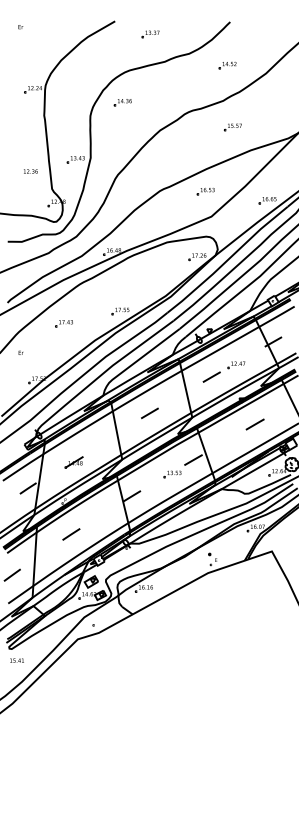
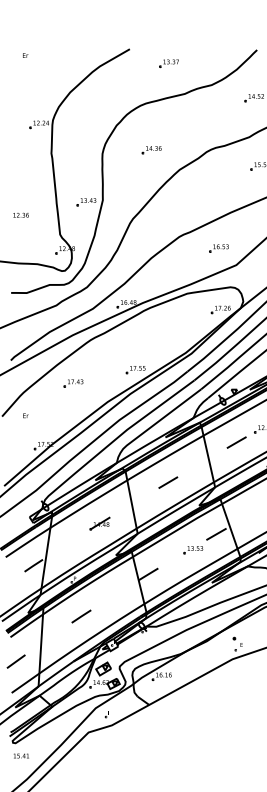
part: (122, 102) -> (151, 150), moved
text: (30, 171) -> (20, 215), moved
part: (205, 191) -> (218, 248), moved
part: (73, 462) -> (99, 523), moved

